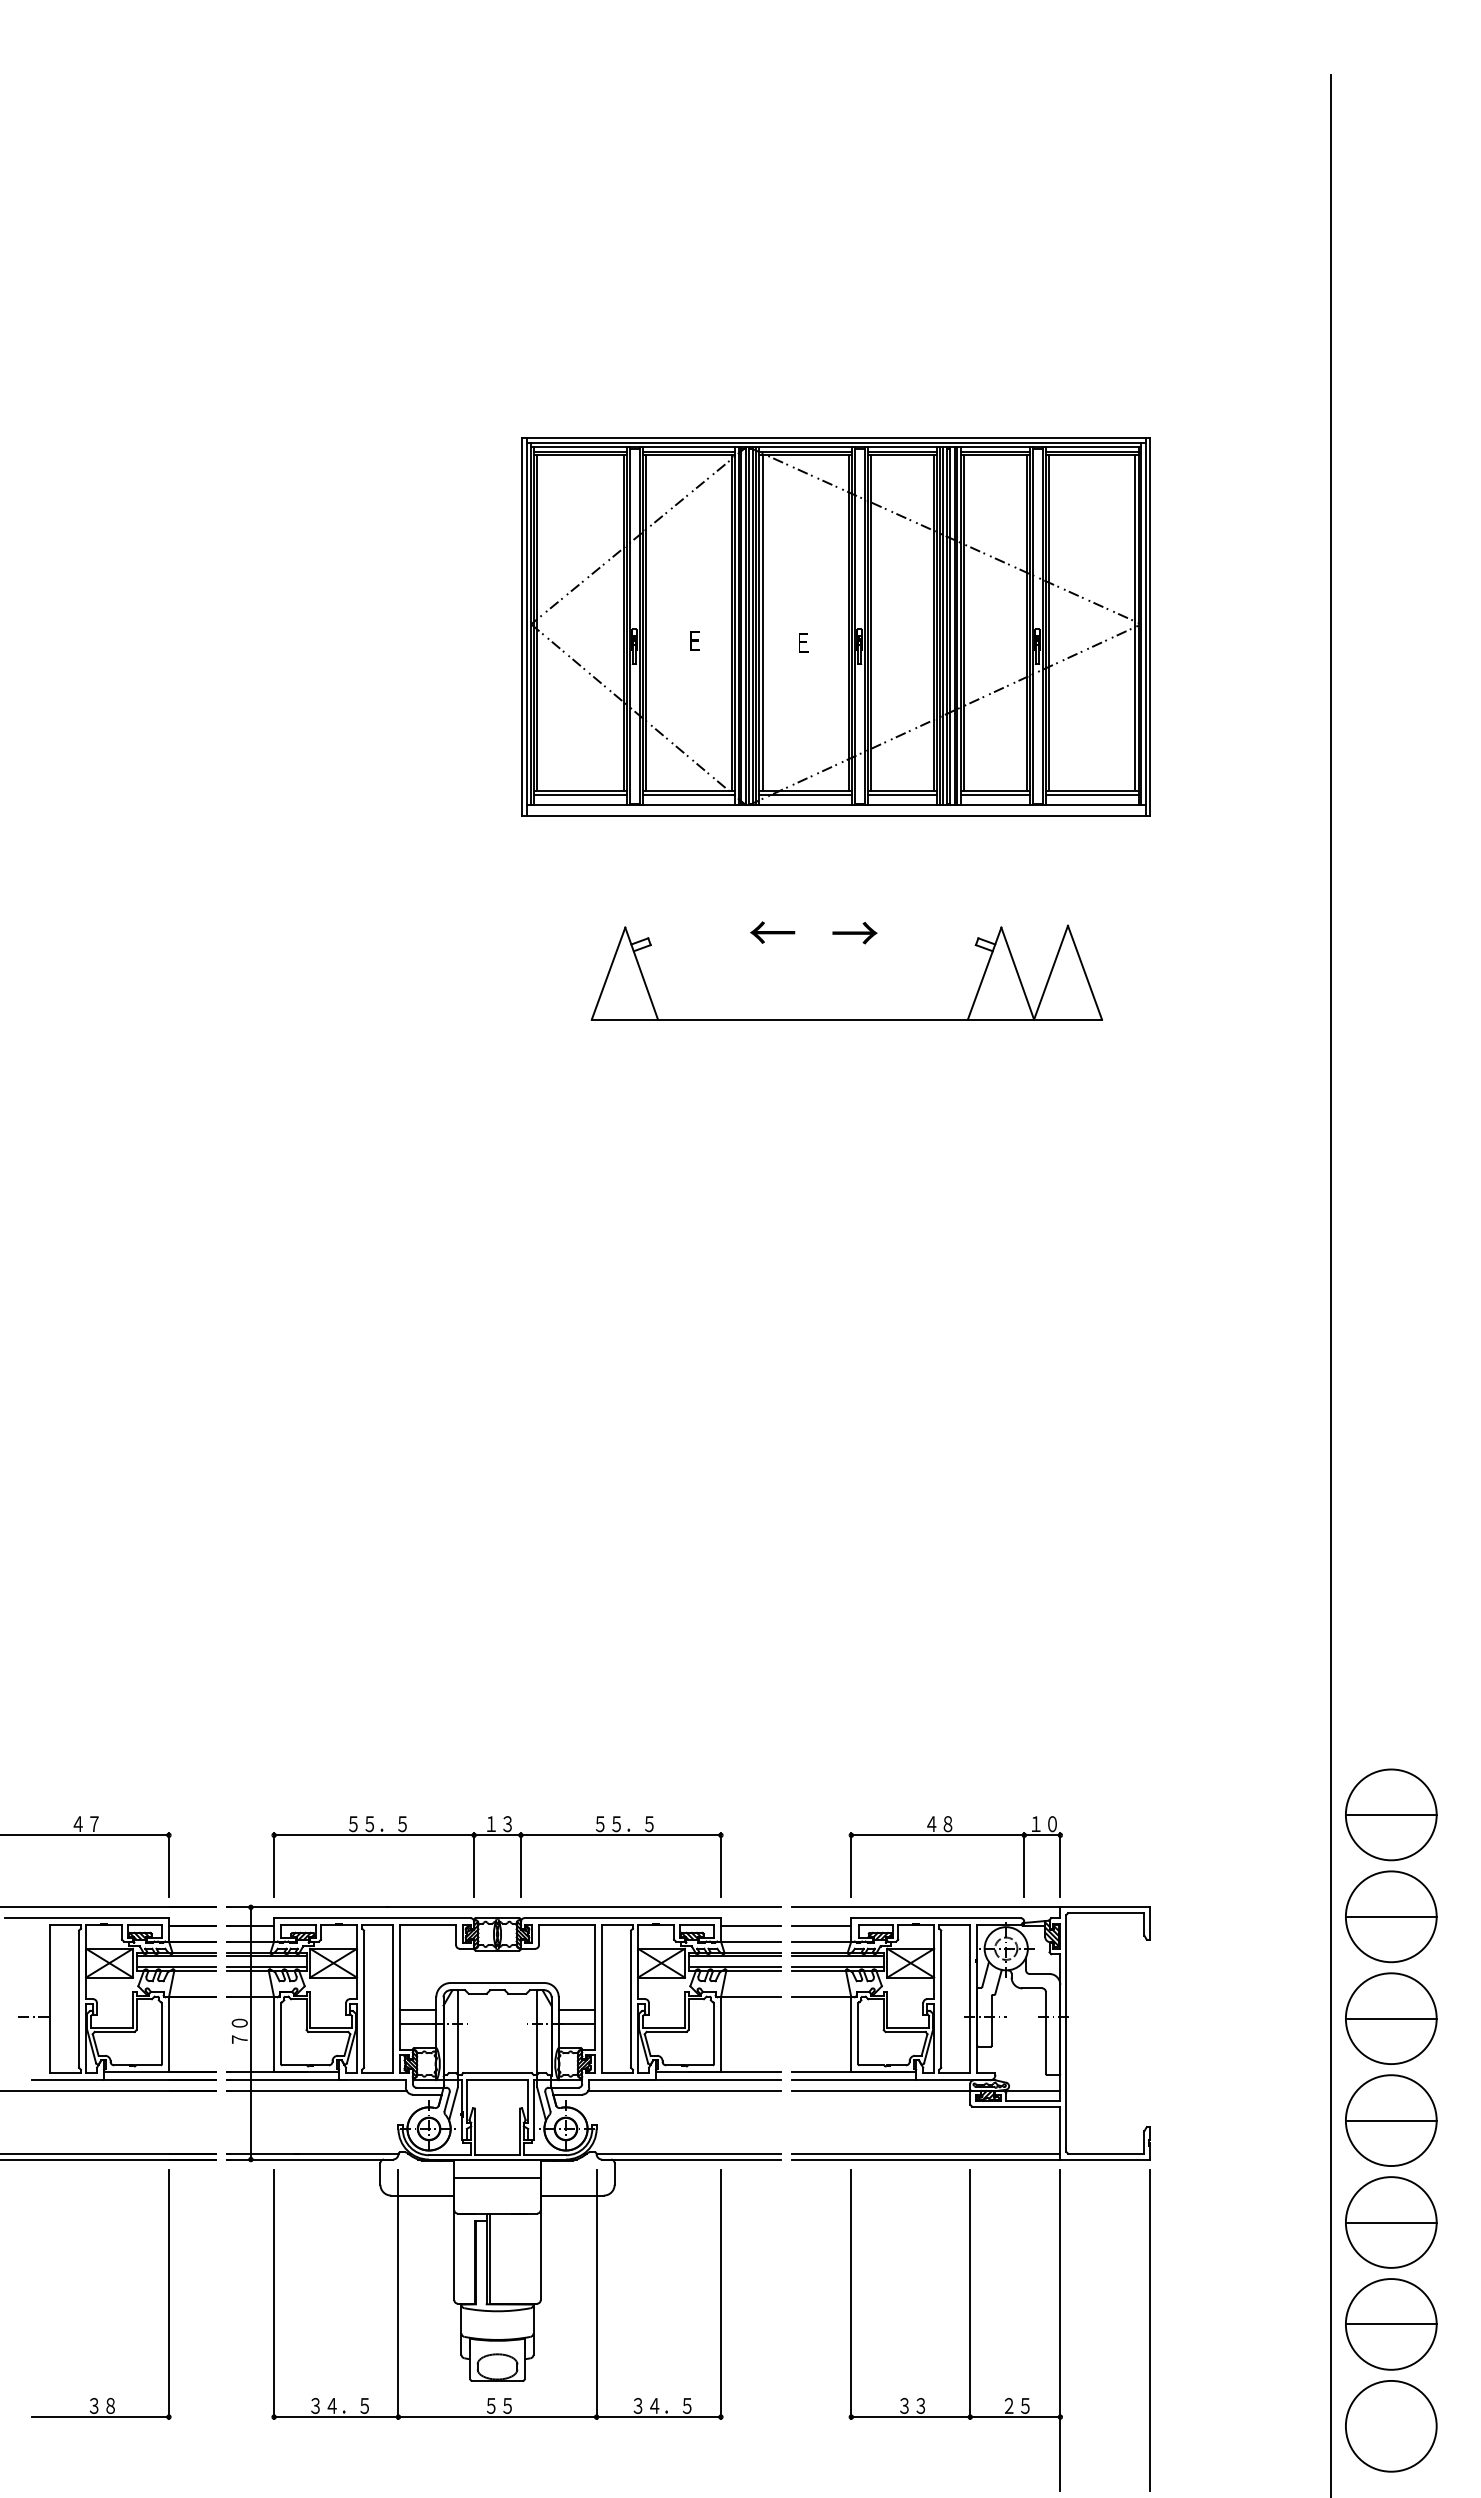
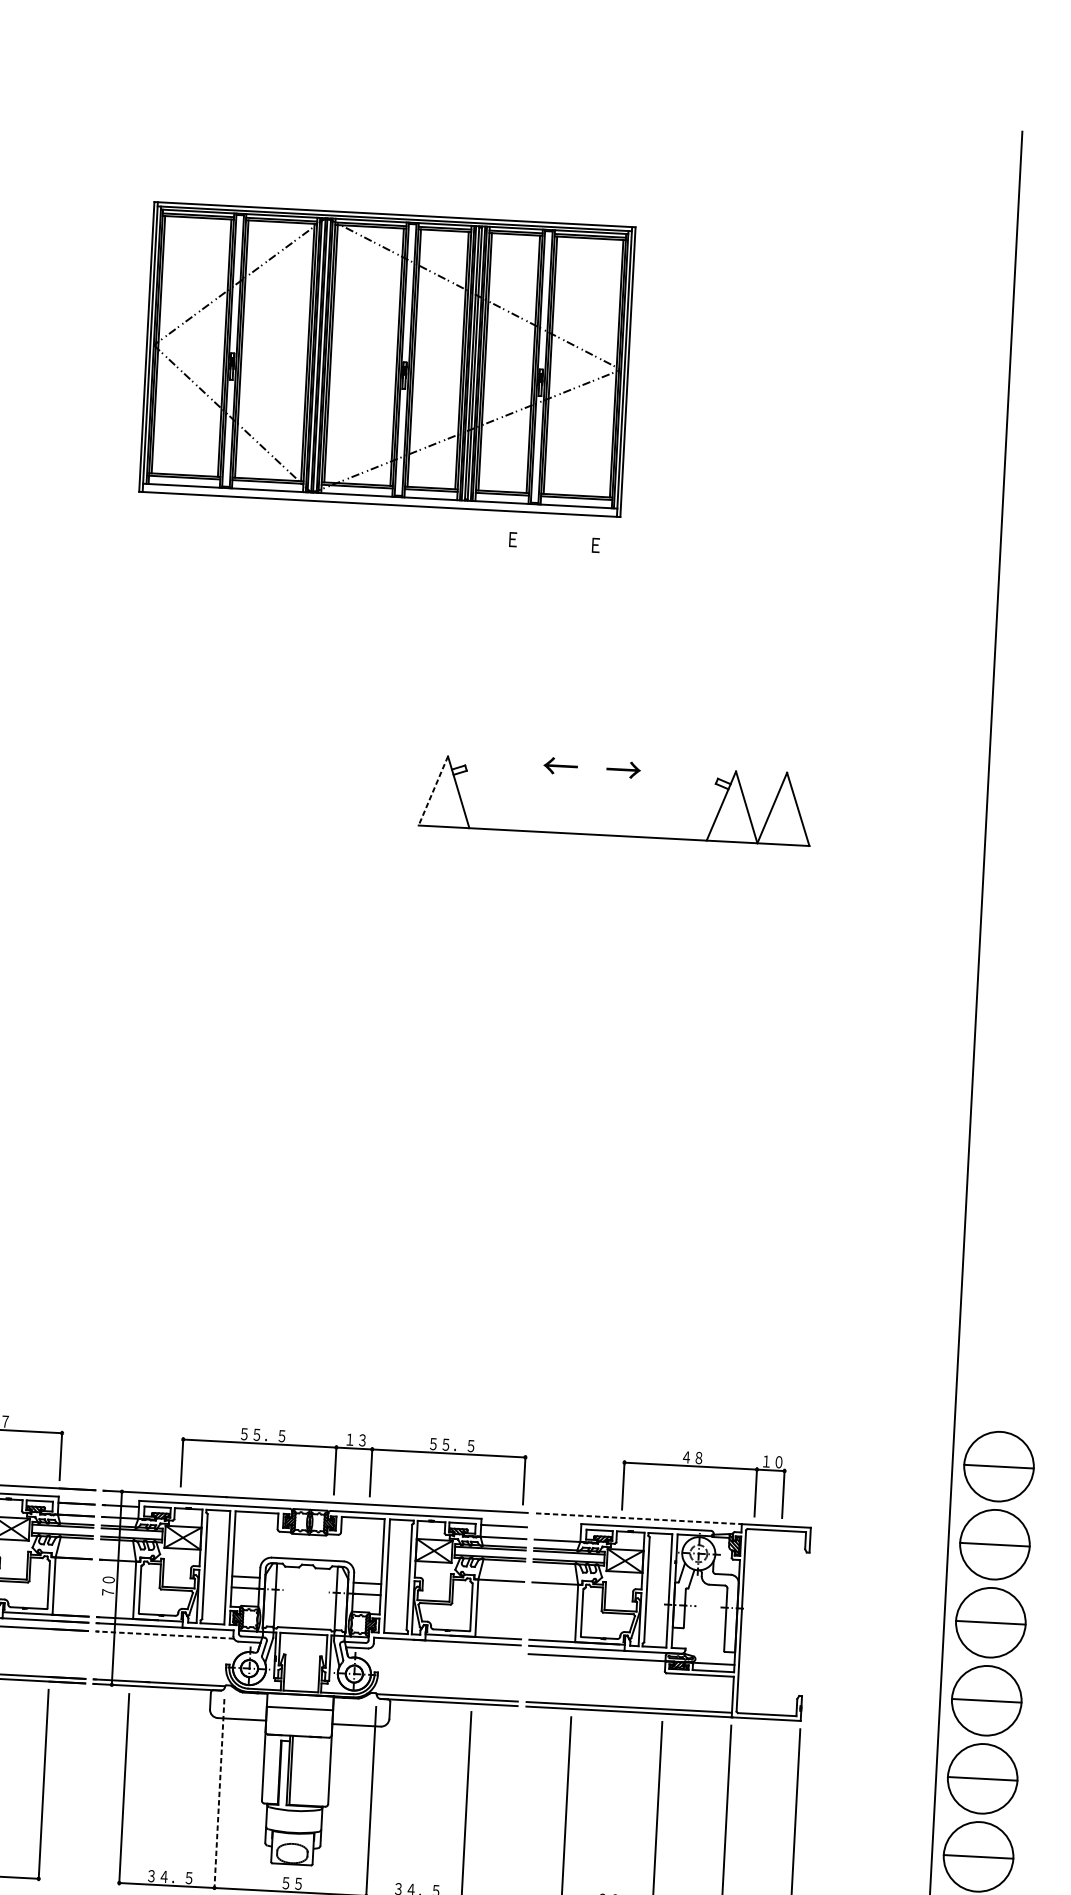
part: (835, 626) -> (386, 359), moved
line: (608, 973) -> (433, 790), solid -> dashed
part: (497, 1835) -> (354, 1448), moved
part: (955, 1835) -> (704, 1467), moved
line: (926, 1907) -> (639, 1518), solid -> dashed
line: (821, 1926) -> (558, 1529), removed
line: (316, 2091) -> (164, 1635), solid -> dashed
line: (684, 2091) -> (446, 1650), removed
line: (398, 2295) -> (219, 1794), solid -> dashed

